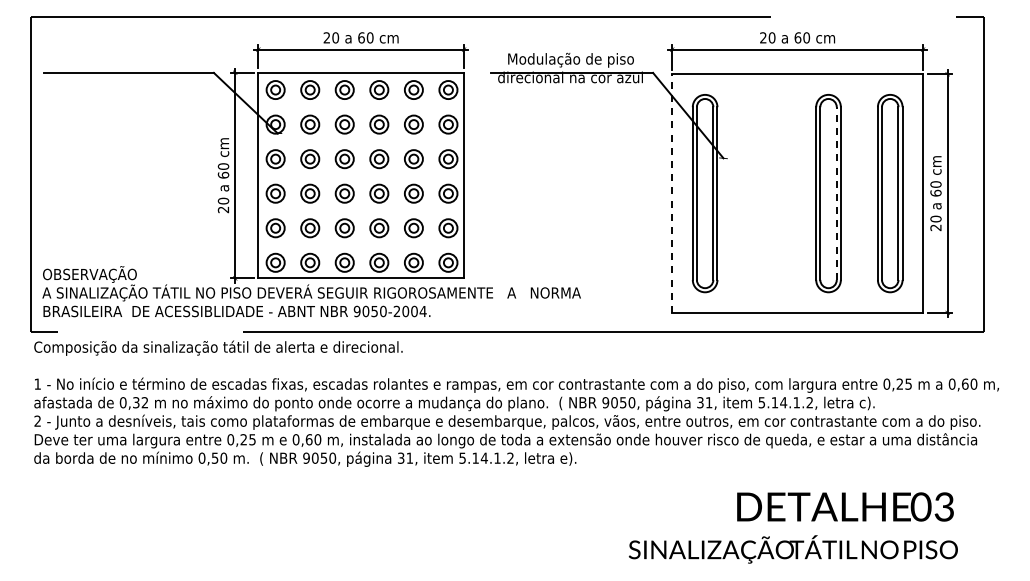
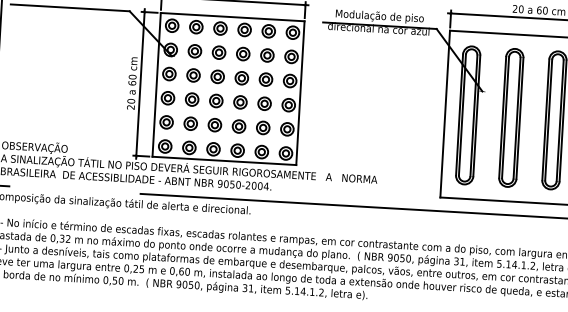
line: (672, 193) -> (445, 114), dashed -> solid
part: (766, 193) -> (511, 117), added
line: (836, 193) -> (560, 120), dashed -> solid

